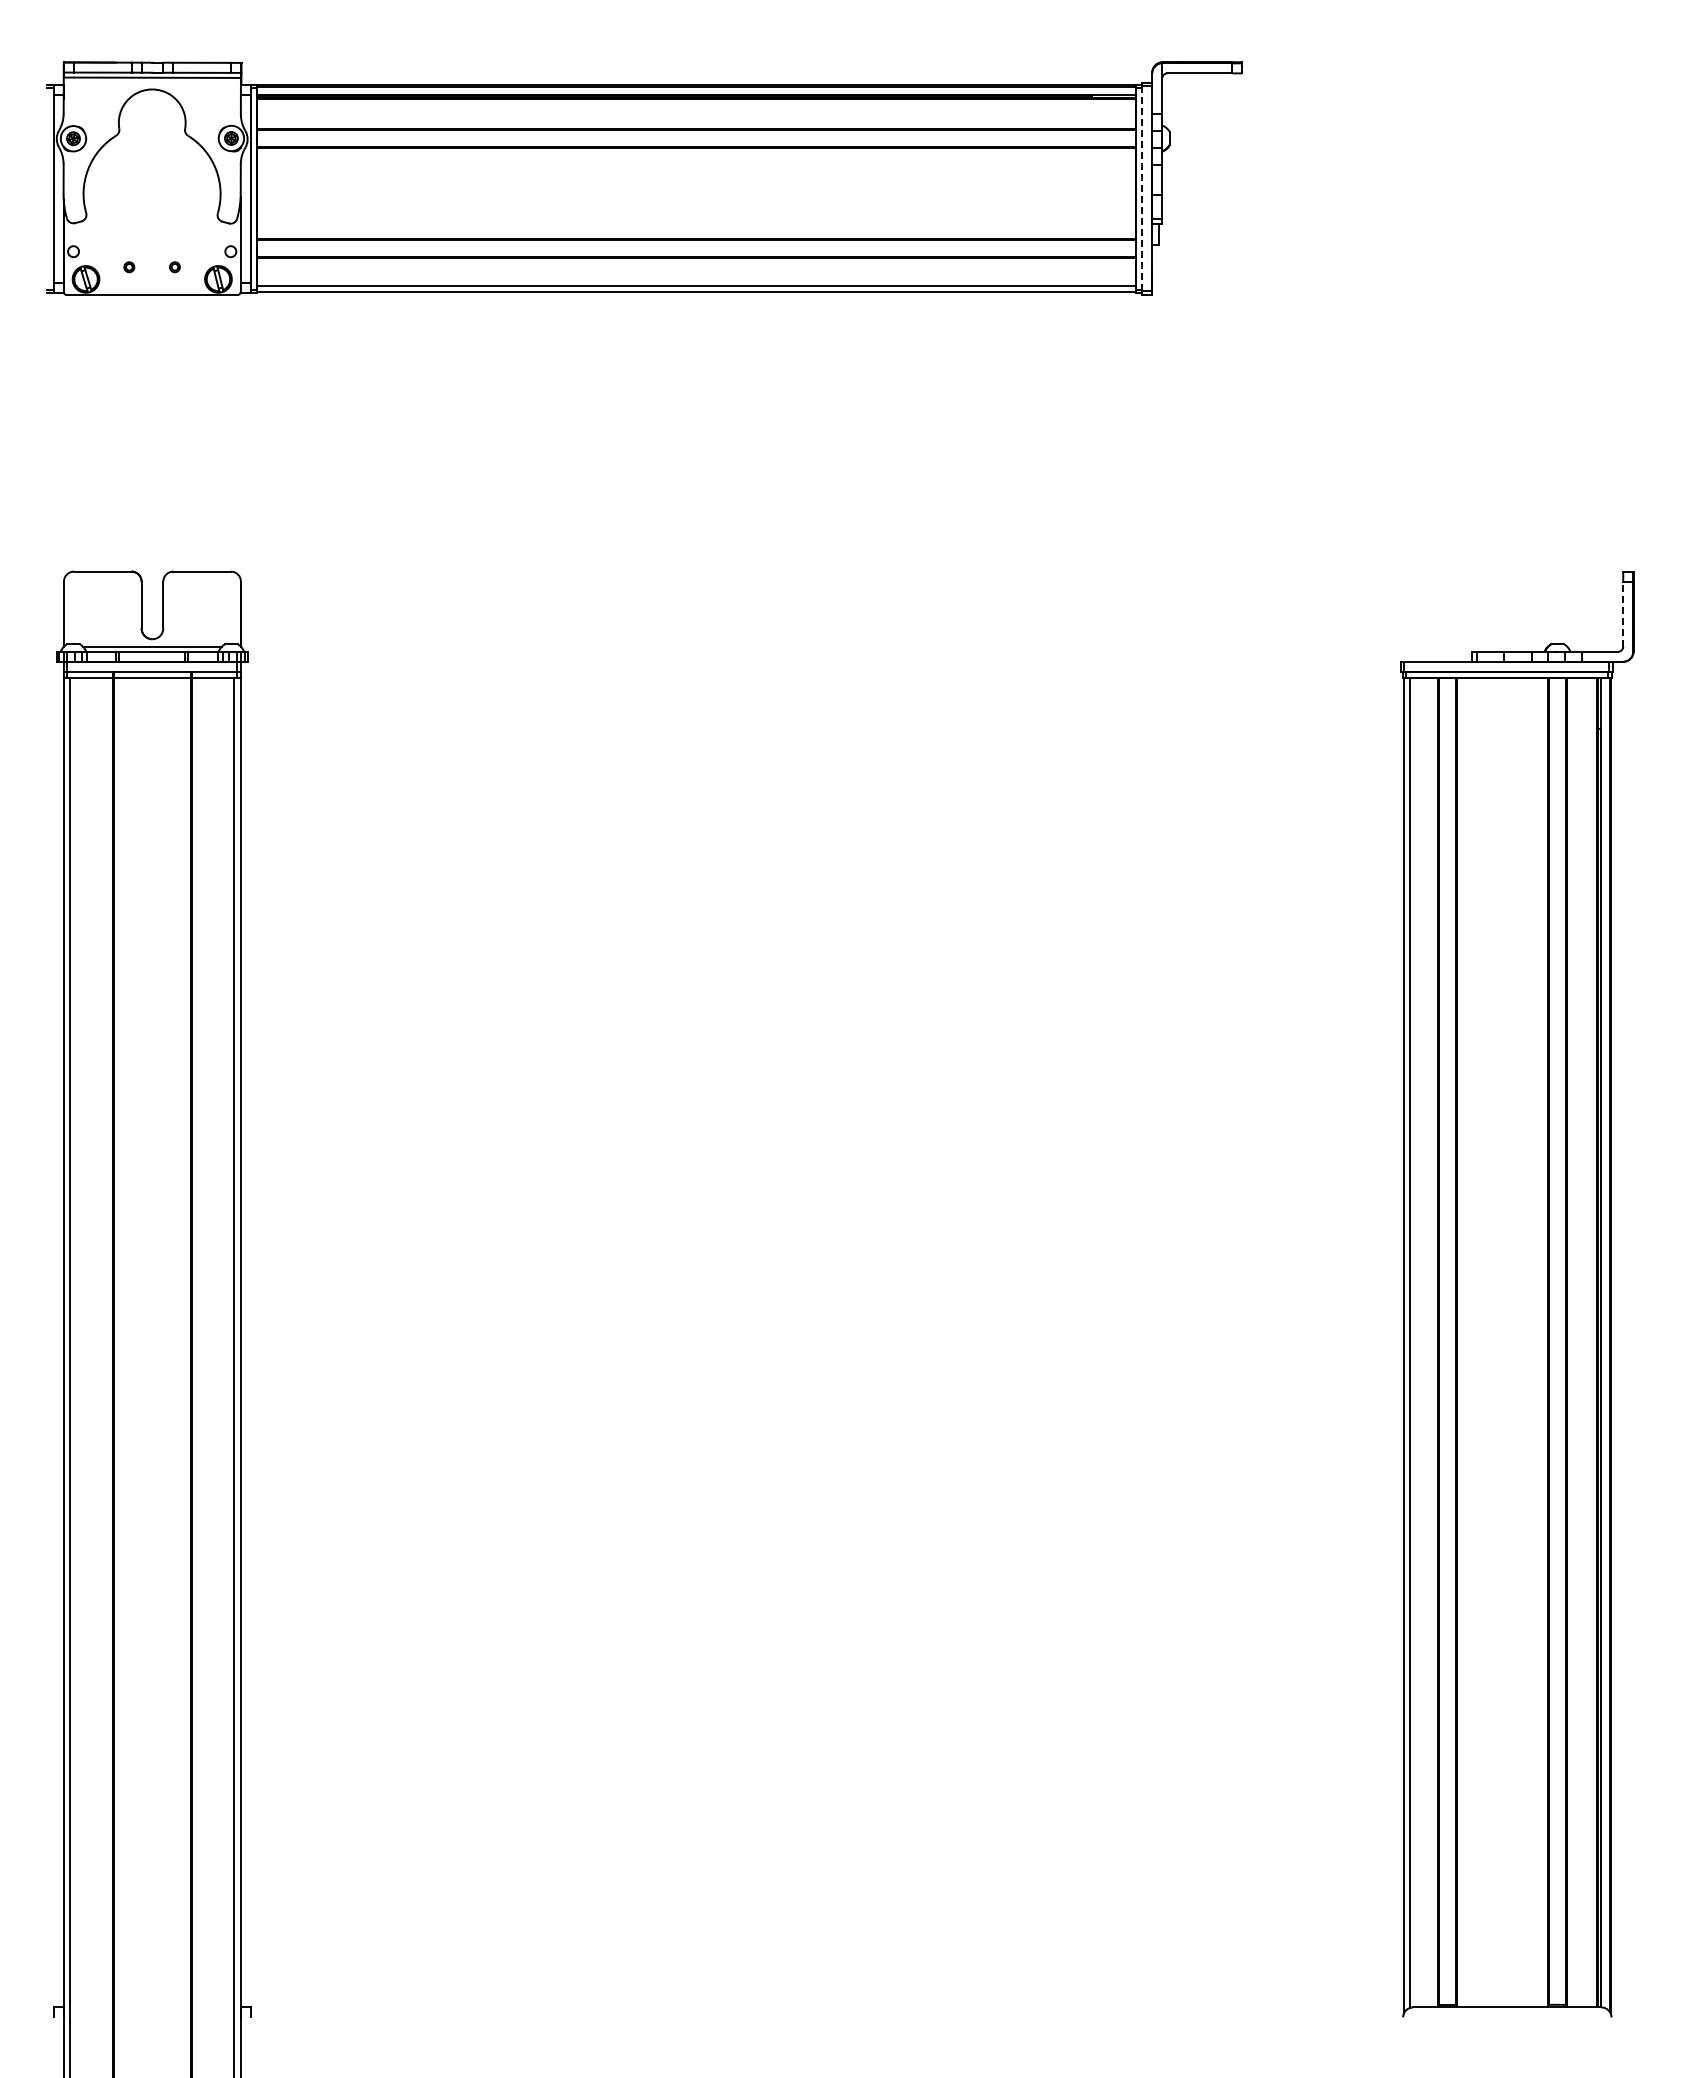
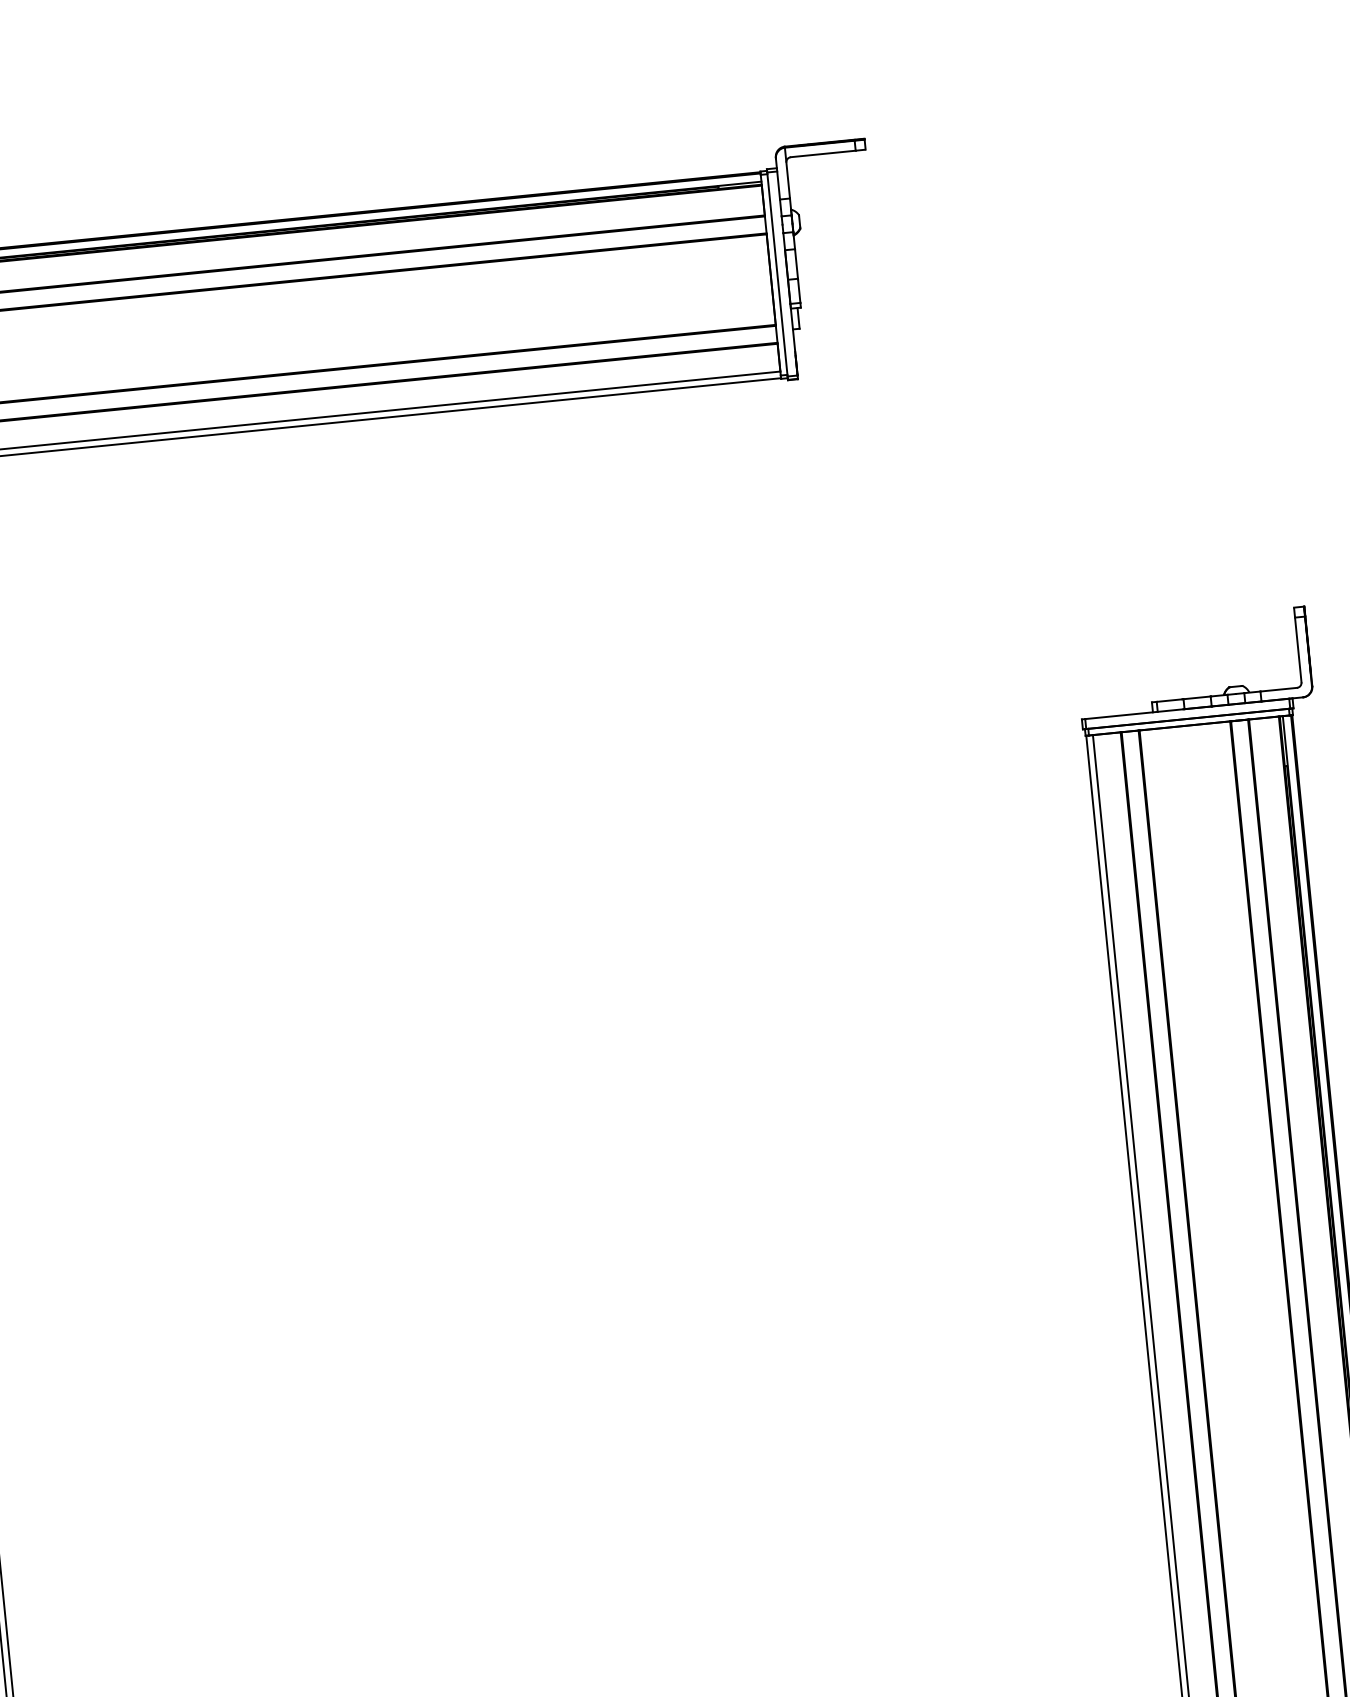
line: (1142, 188) -> (777, 274), dashed -> solid
line: (1623, 614) -> (1298, 650), dashed -> solid

